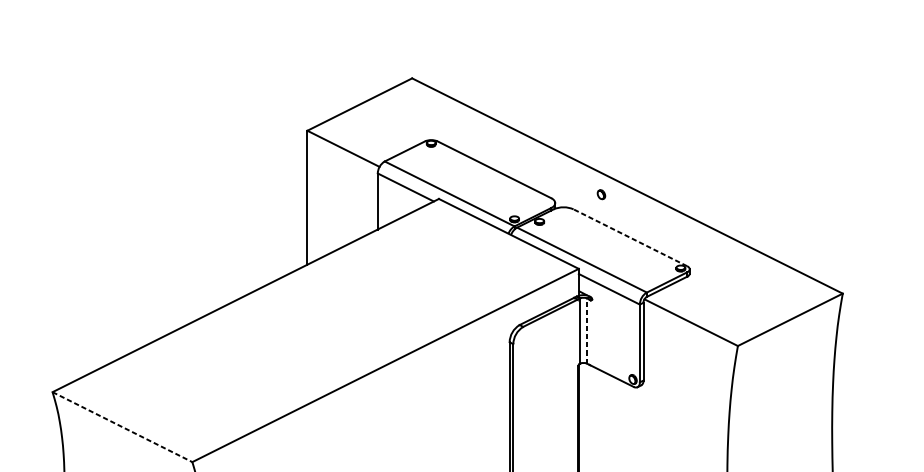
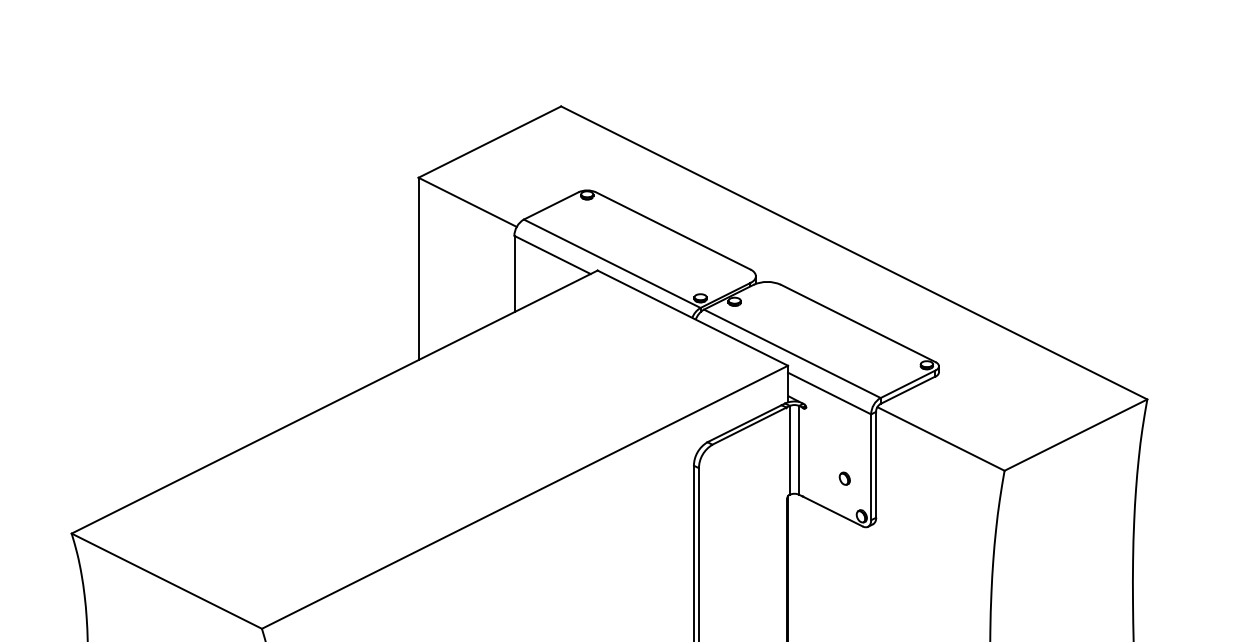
part: (601, 194) -> (844, 478), moved
line: (629, 237) -> (857, 323), dashed -> solid
line: (587, 330) -> (799, 449), dashed -> solid
line: (122, 427) -> (167, 581), dashed -> solid

